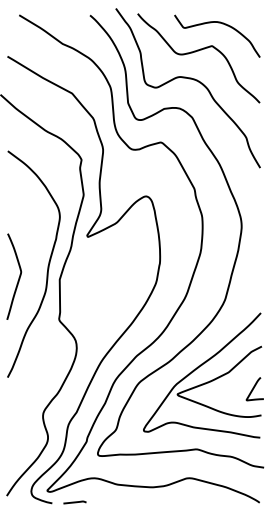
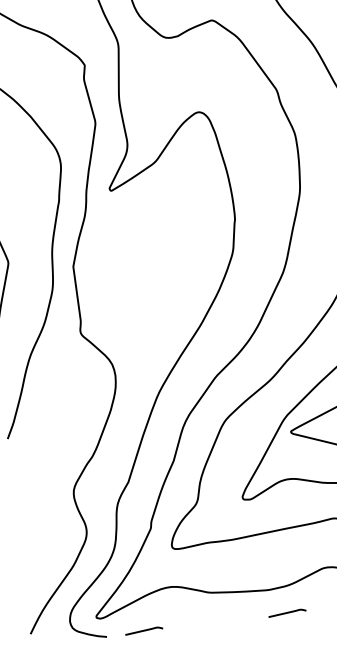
line: (161, 502) -> (286, 613), added

